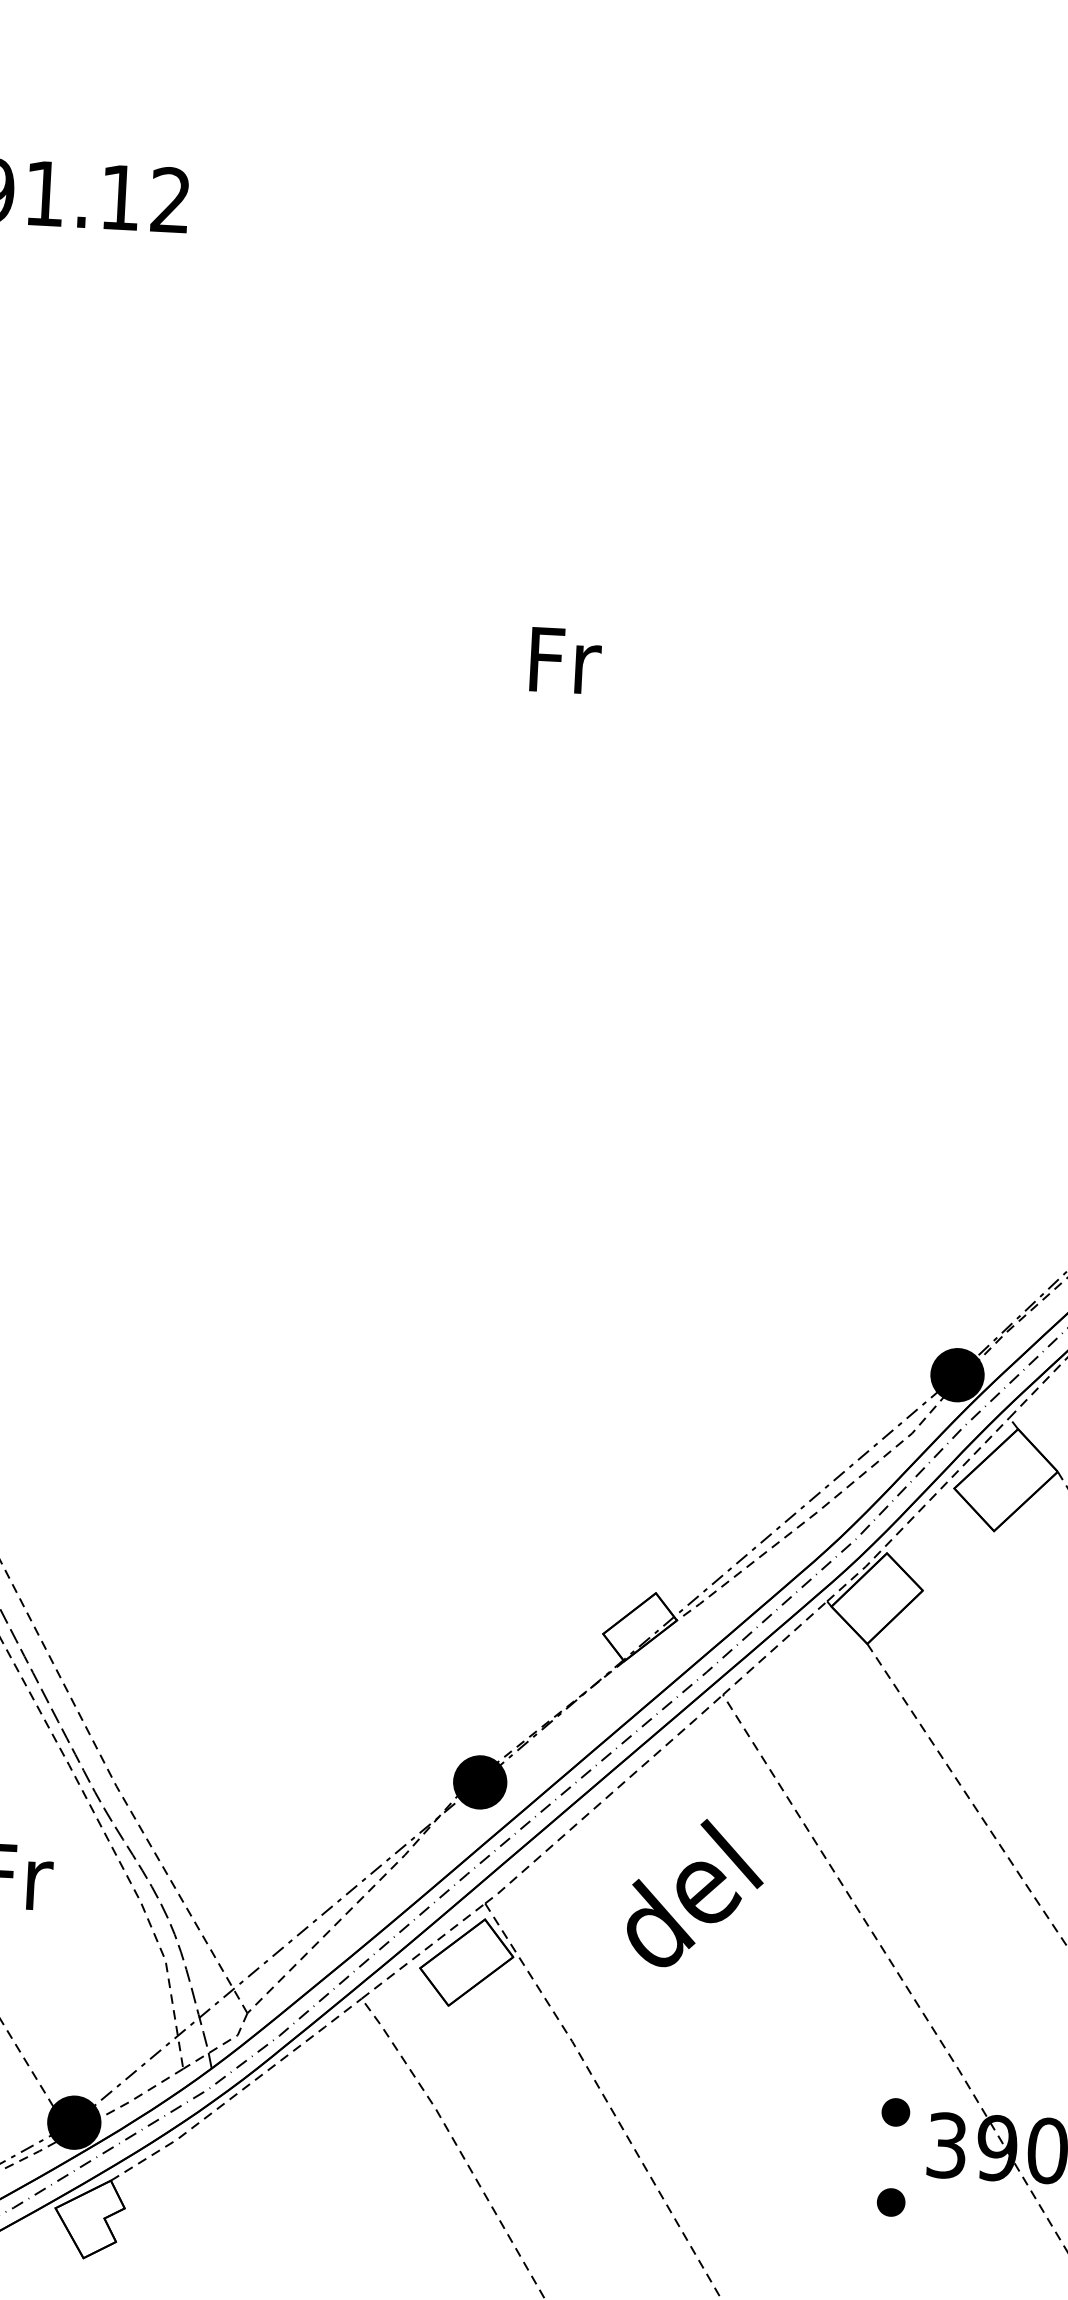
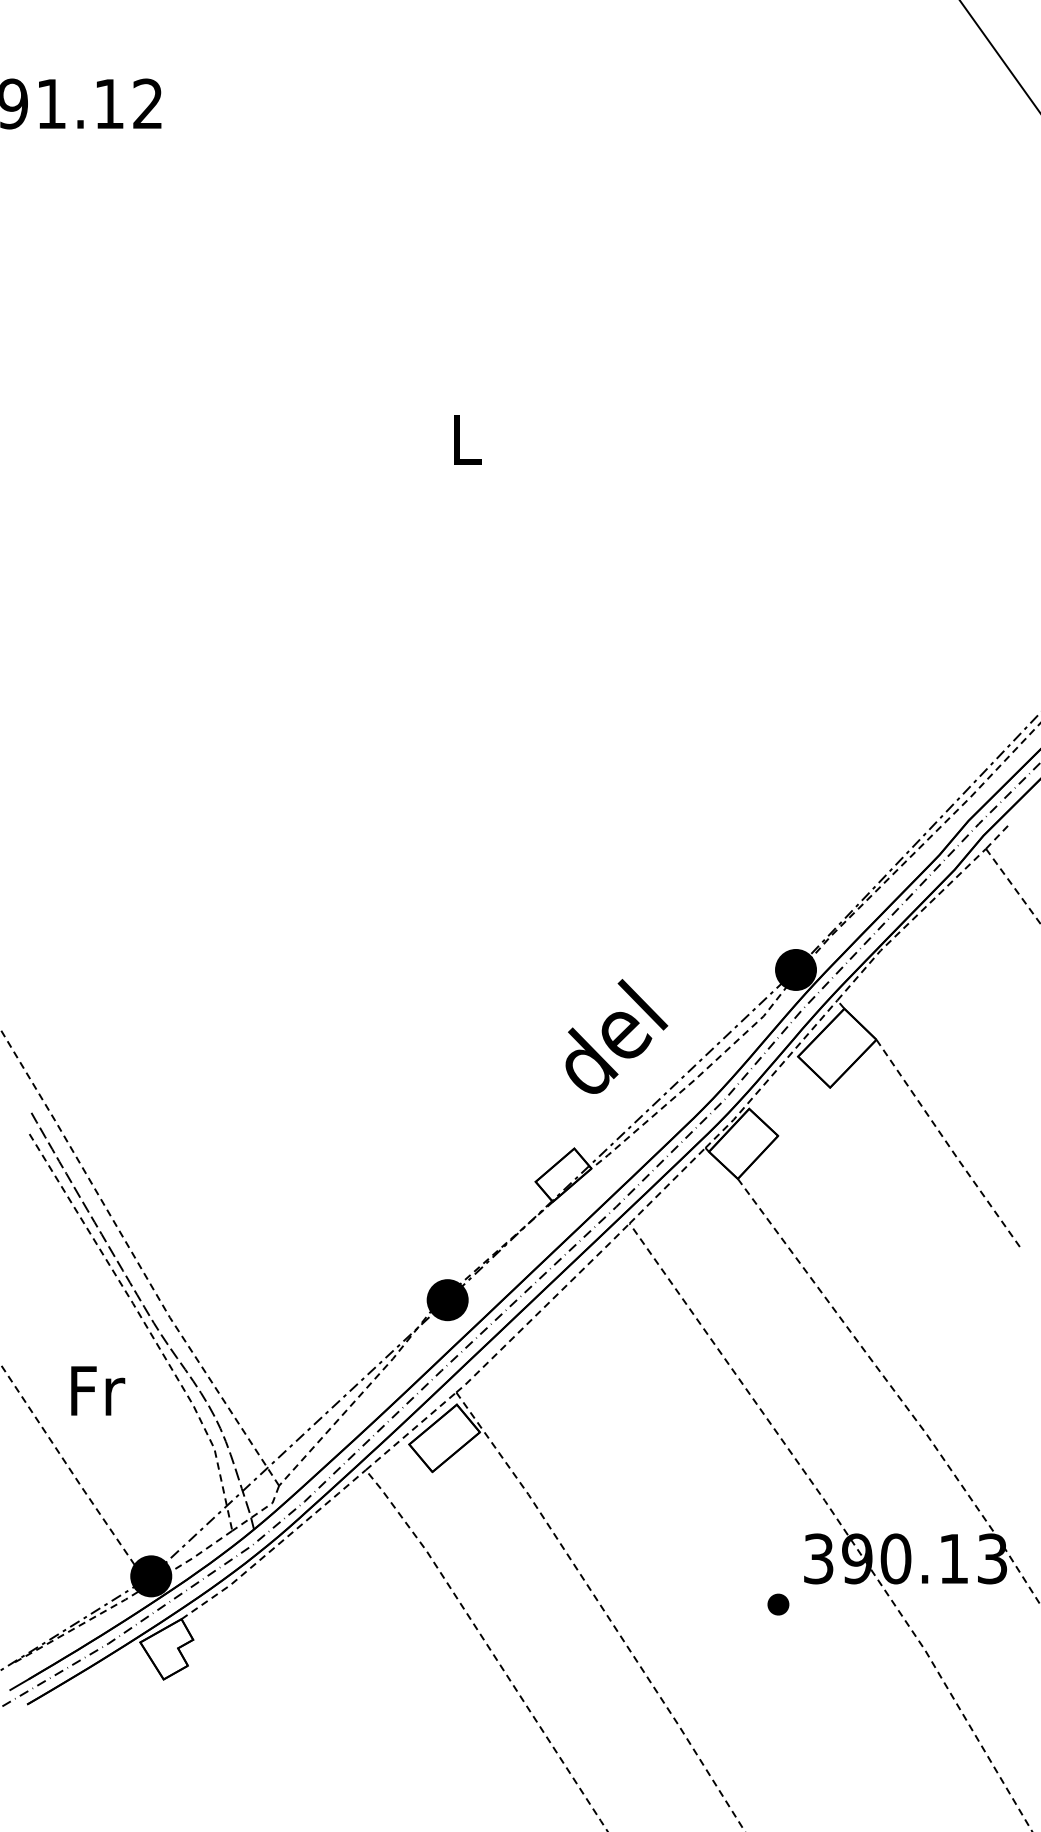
text: (566, 660) -> (468, 439), Fr -> L
text: (695, 1893) -> (616, 1036), moved
part: (895, 2112) -> (778, 1535), removed

